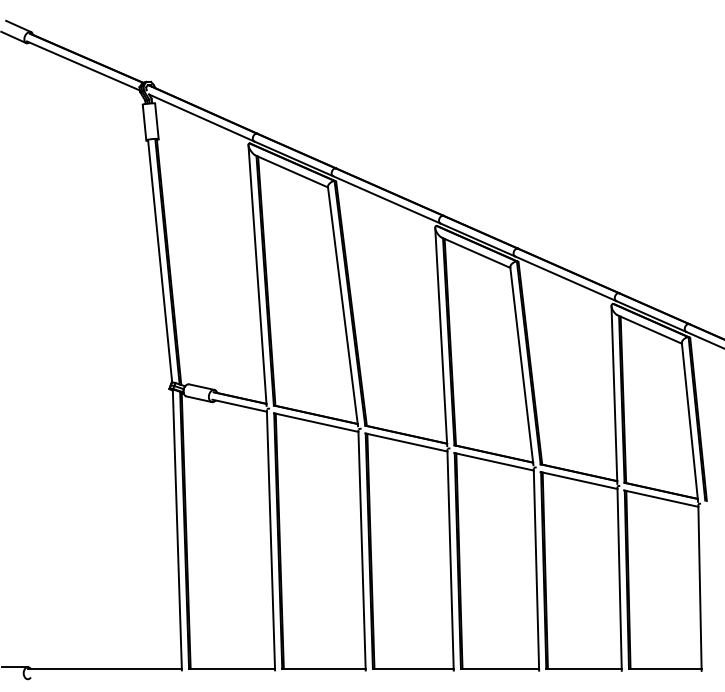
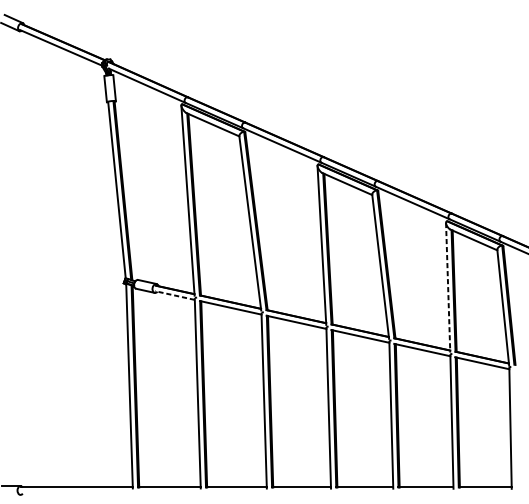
line: (614, 395) -> (448, 288), solid -> dashed
line: (239, 405) -> (174, 295), solid -> dashed

